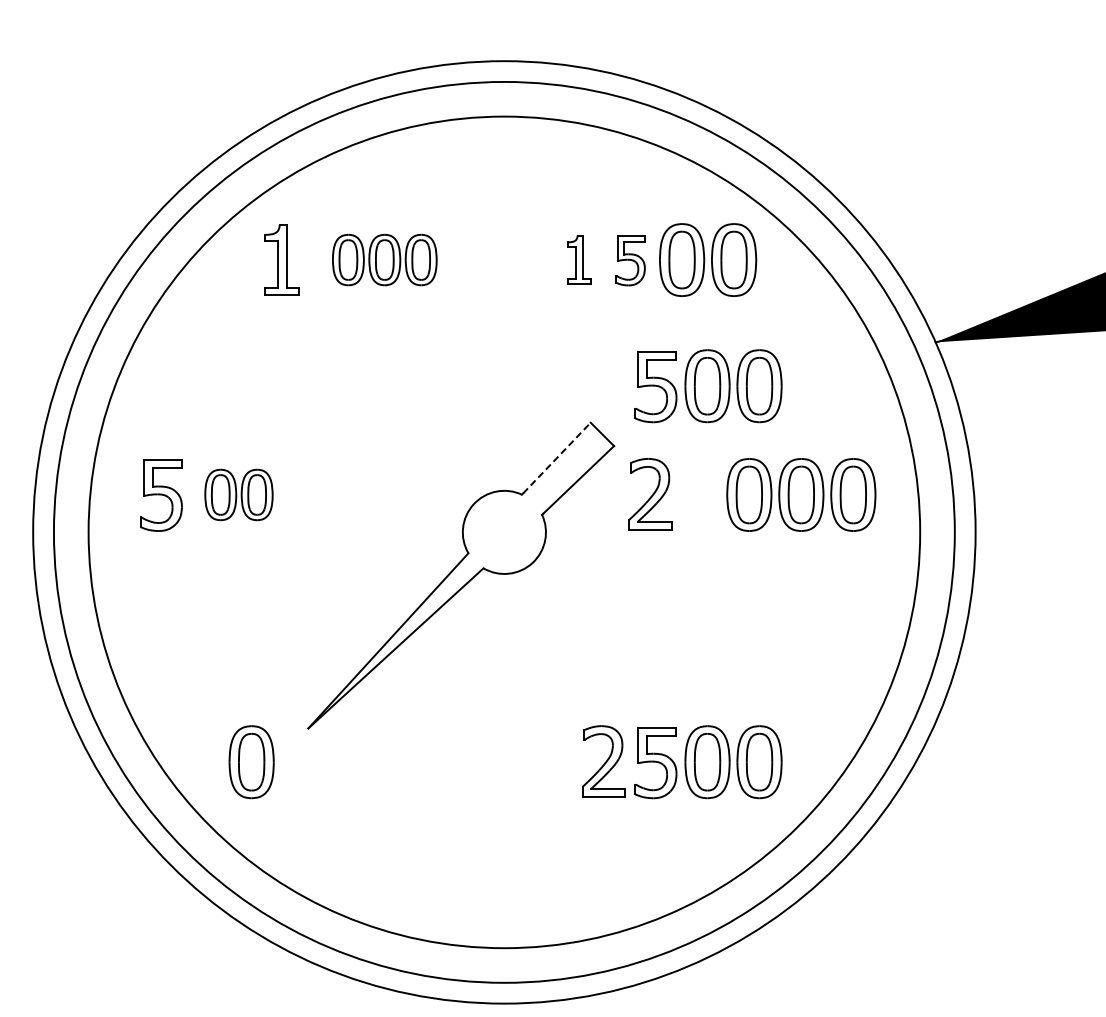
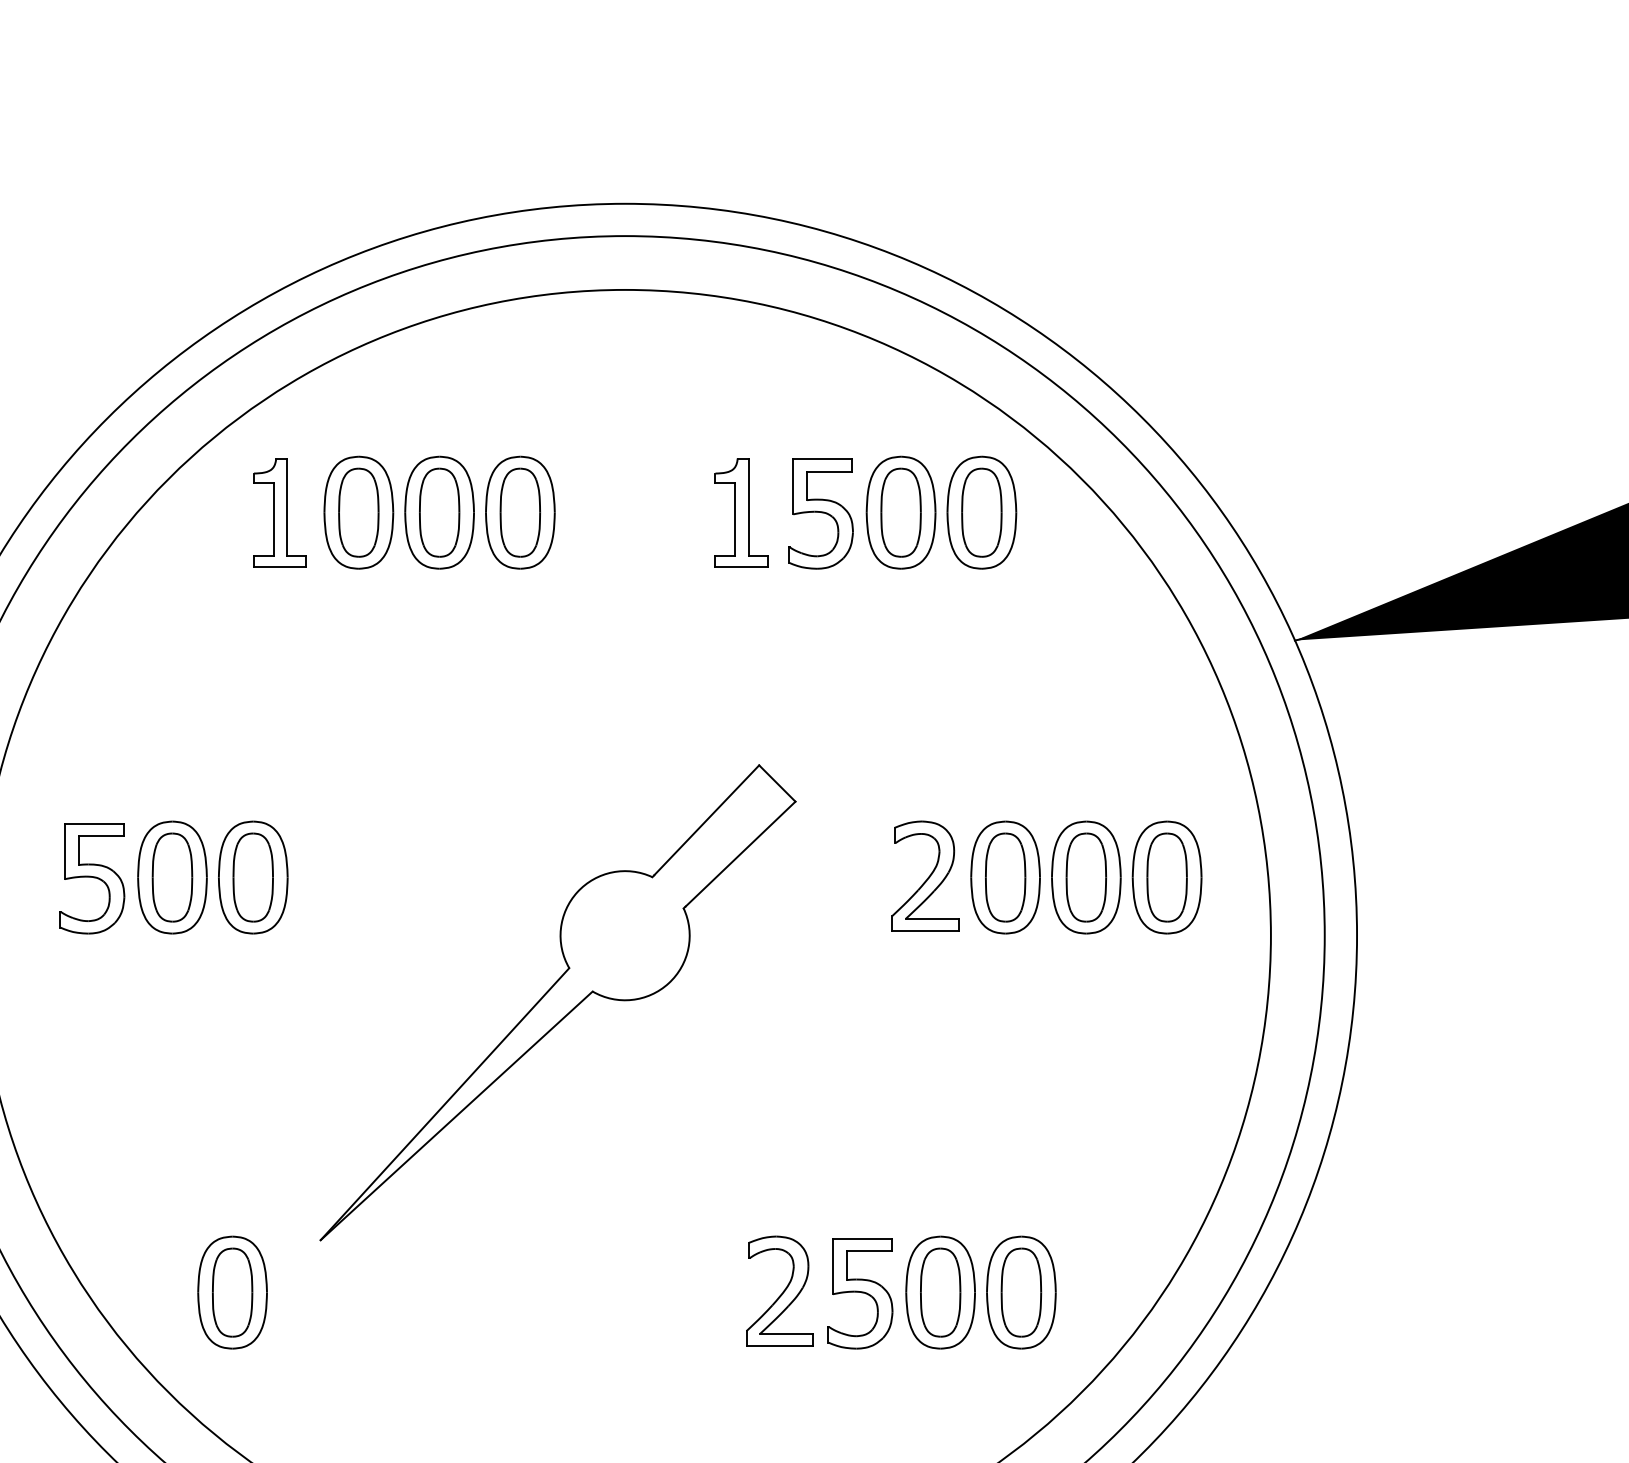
part: (384, 259) -> (438, 511), size x1.43
part: (579, 259) -> (741, 511), size x1.43
part: (630, 260) -> (820, 513), size x1.43
part: (708, 386) -> (942, 709), removed
line: (556, 458) -> (706, 820), dashed -> solid
part: (238, 494) -> (212, 876), size x1.43
part: (650, 494) -> (925, 876), moved

